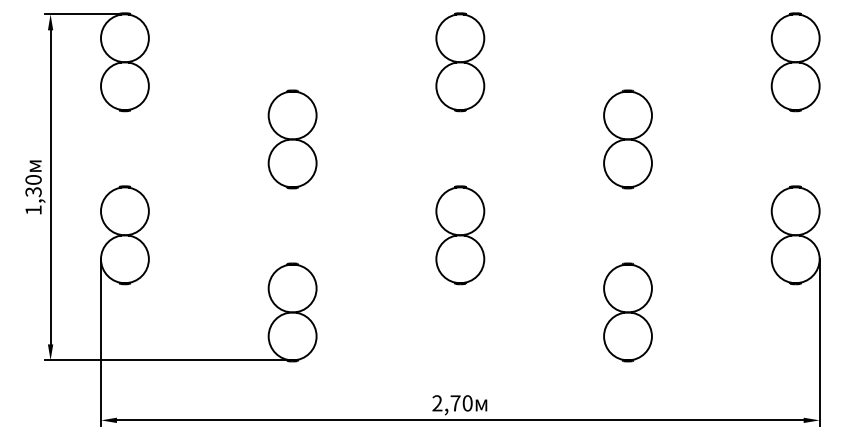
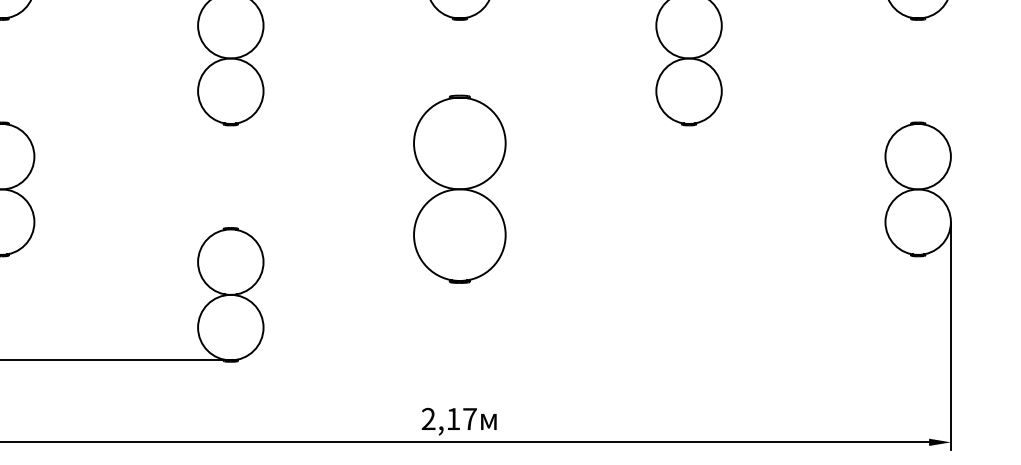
part: (460, 235) -> (460, 189), size x1.4
part: (627, 312) -> (688, 294), removed
text: (461, 403) -> (461, 419), 2,70 -> 2,17

